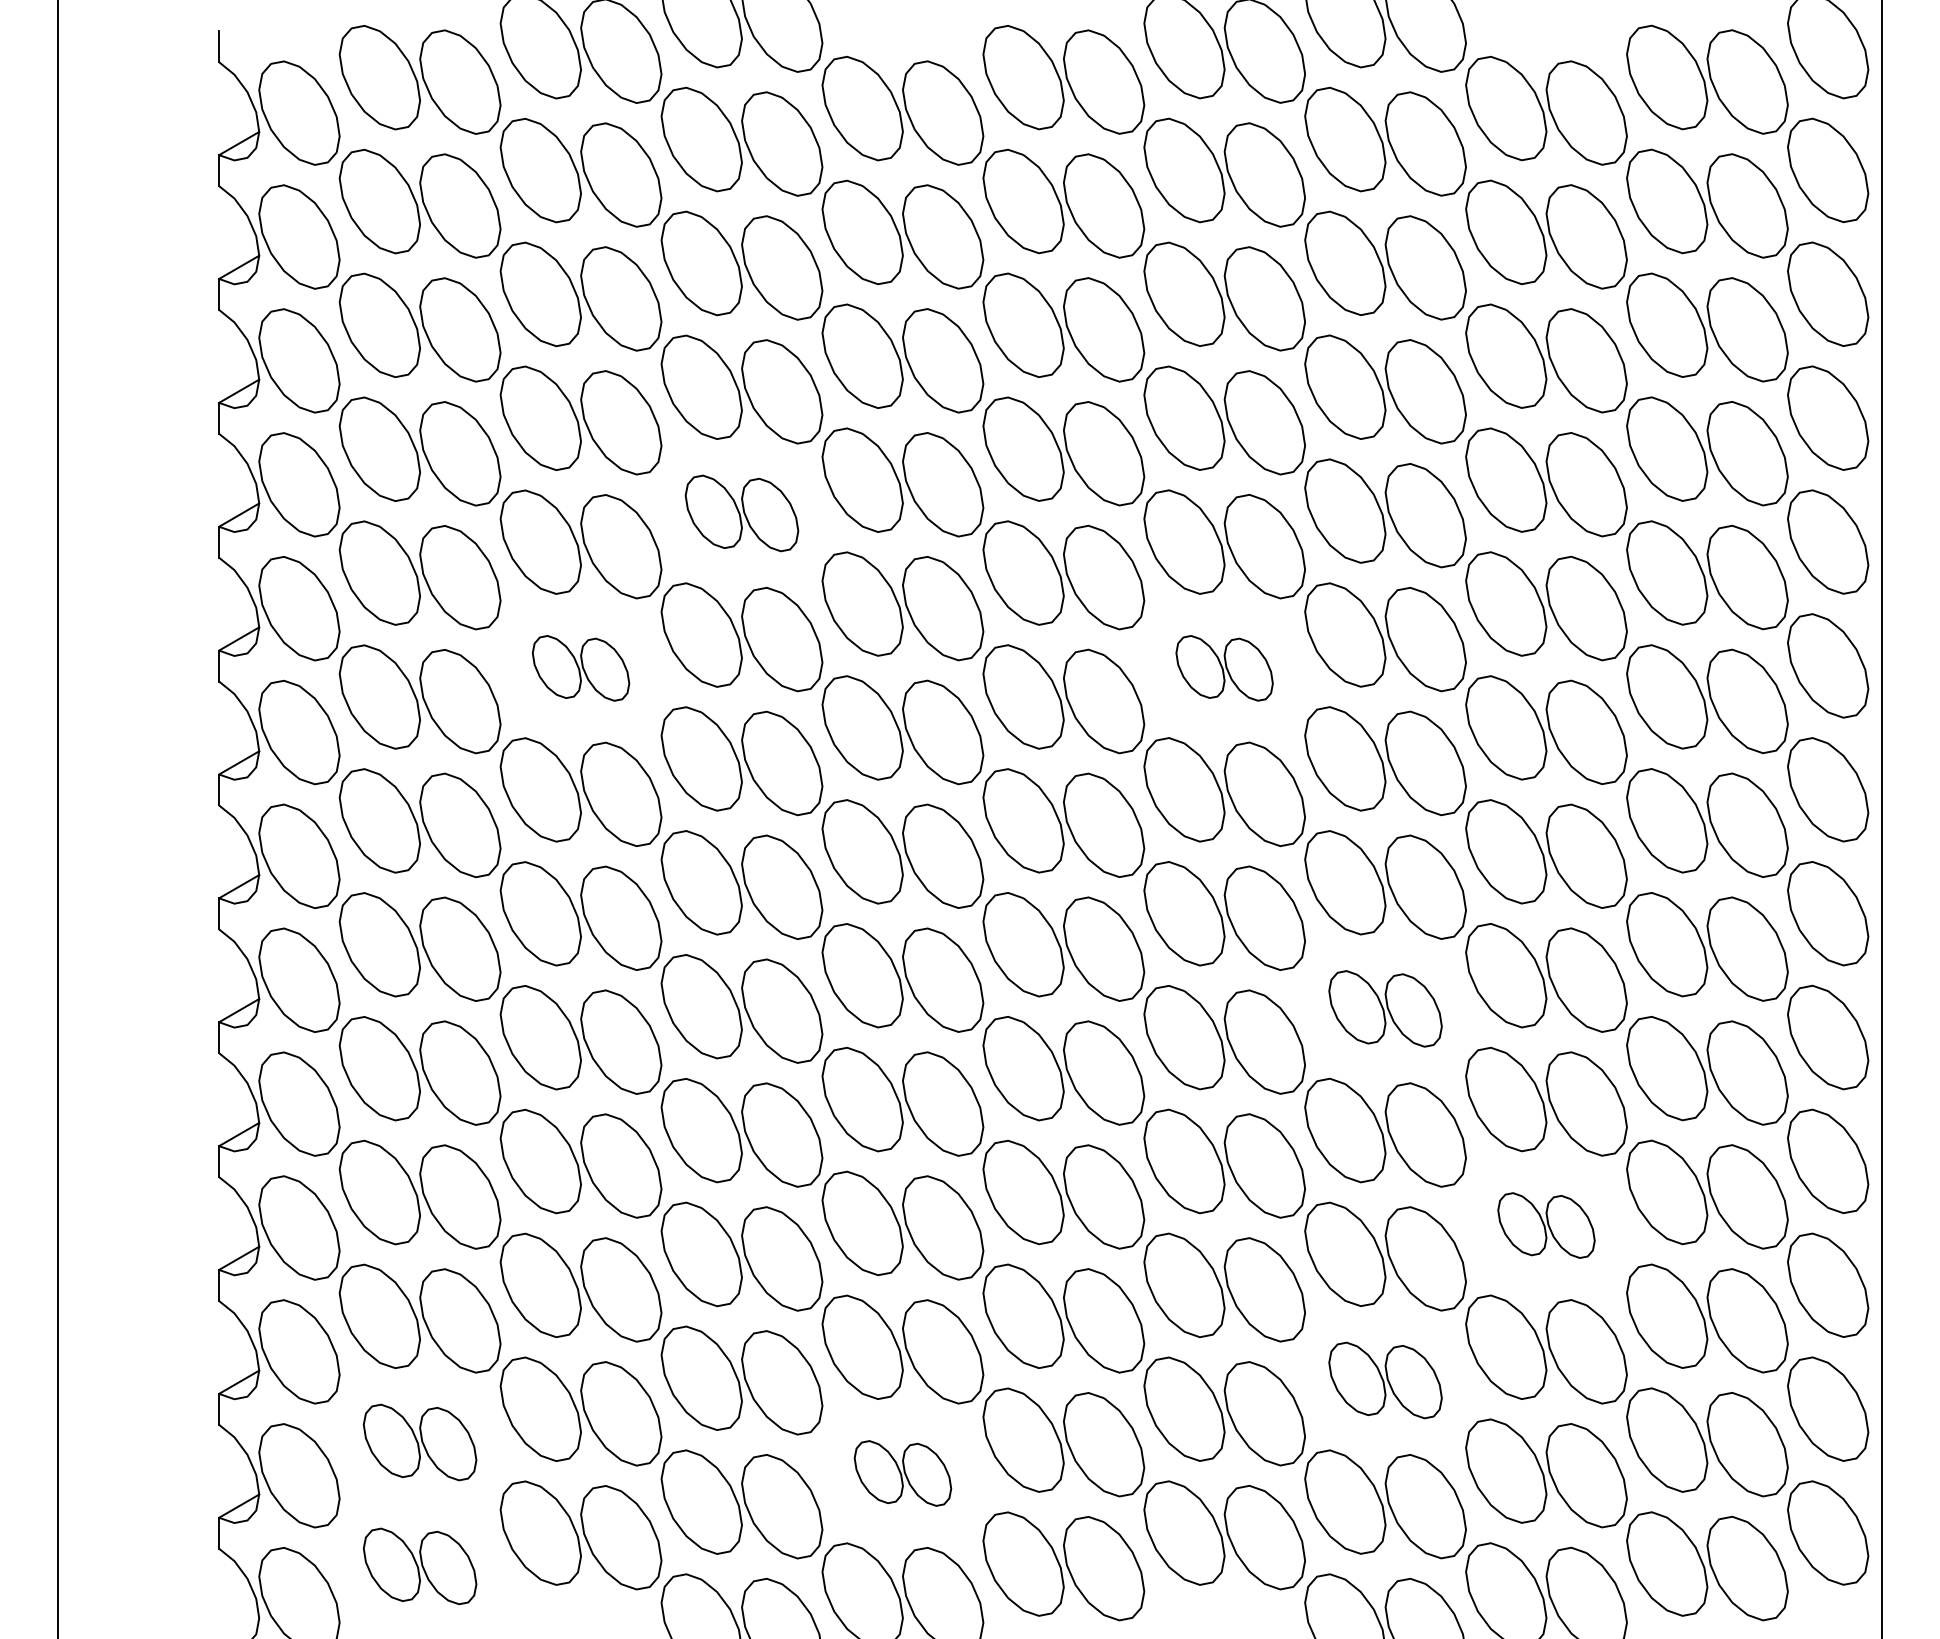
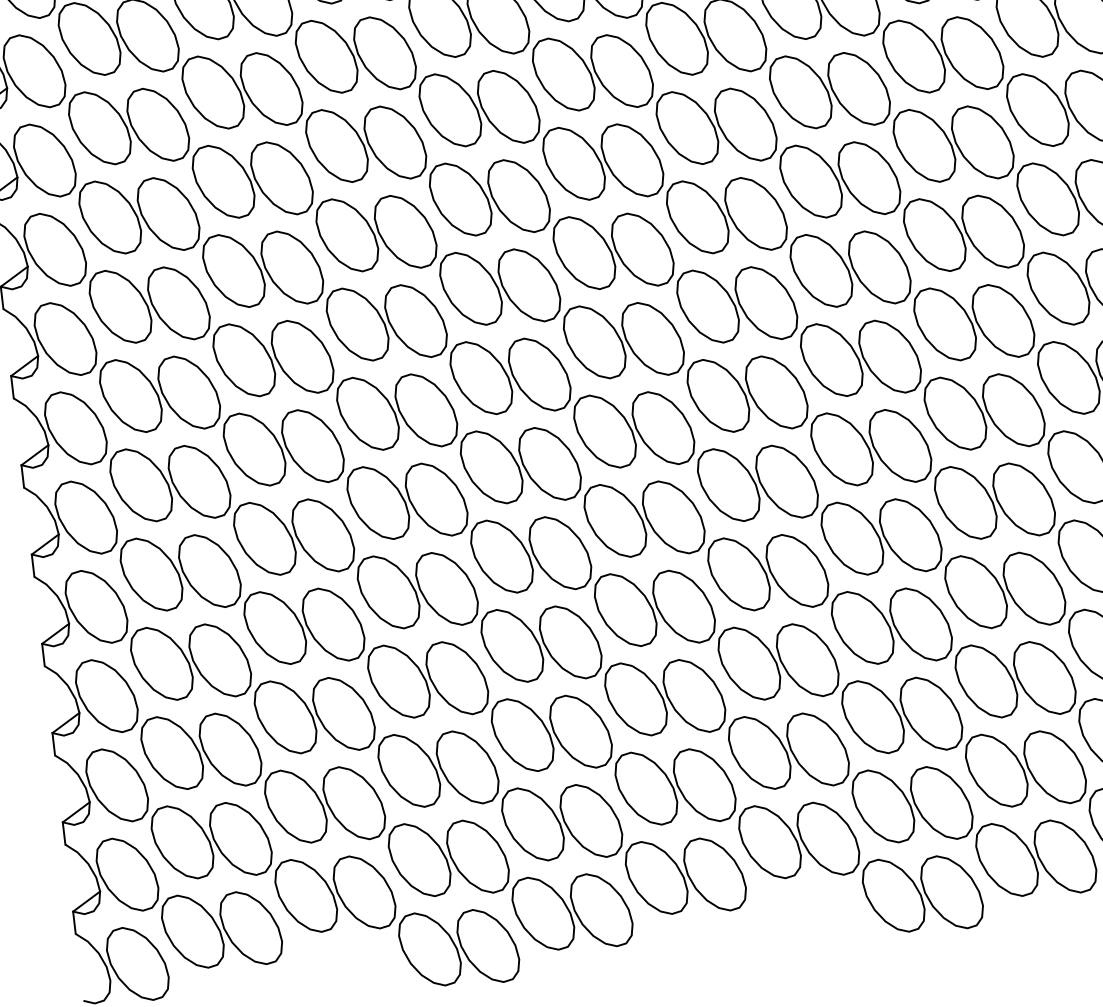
part: (741, 513) -> (365, 144), size x1.43
part: (580, 668) -> (262, 269), size x1.67
part: (1224, 668) -> (726, 215), size x1.67
part: (1385, 1008) -> (871, 447), size x1.43
part: (1546, 1225) -> (1005, 590), size x1.67
part: (1385, 1380) -> (902, 715), size x1.43
part: (419, 1442) -> (211, 840), size x1.43
part: (902, 1473) -> (561, 822), size x1.67
part: (419, 1566) -> (221, 930), size x1.43

